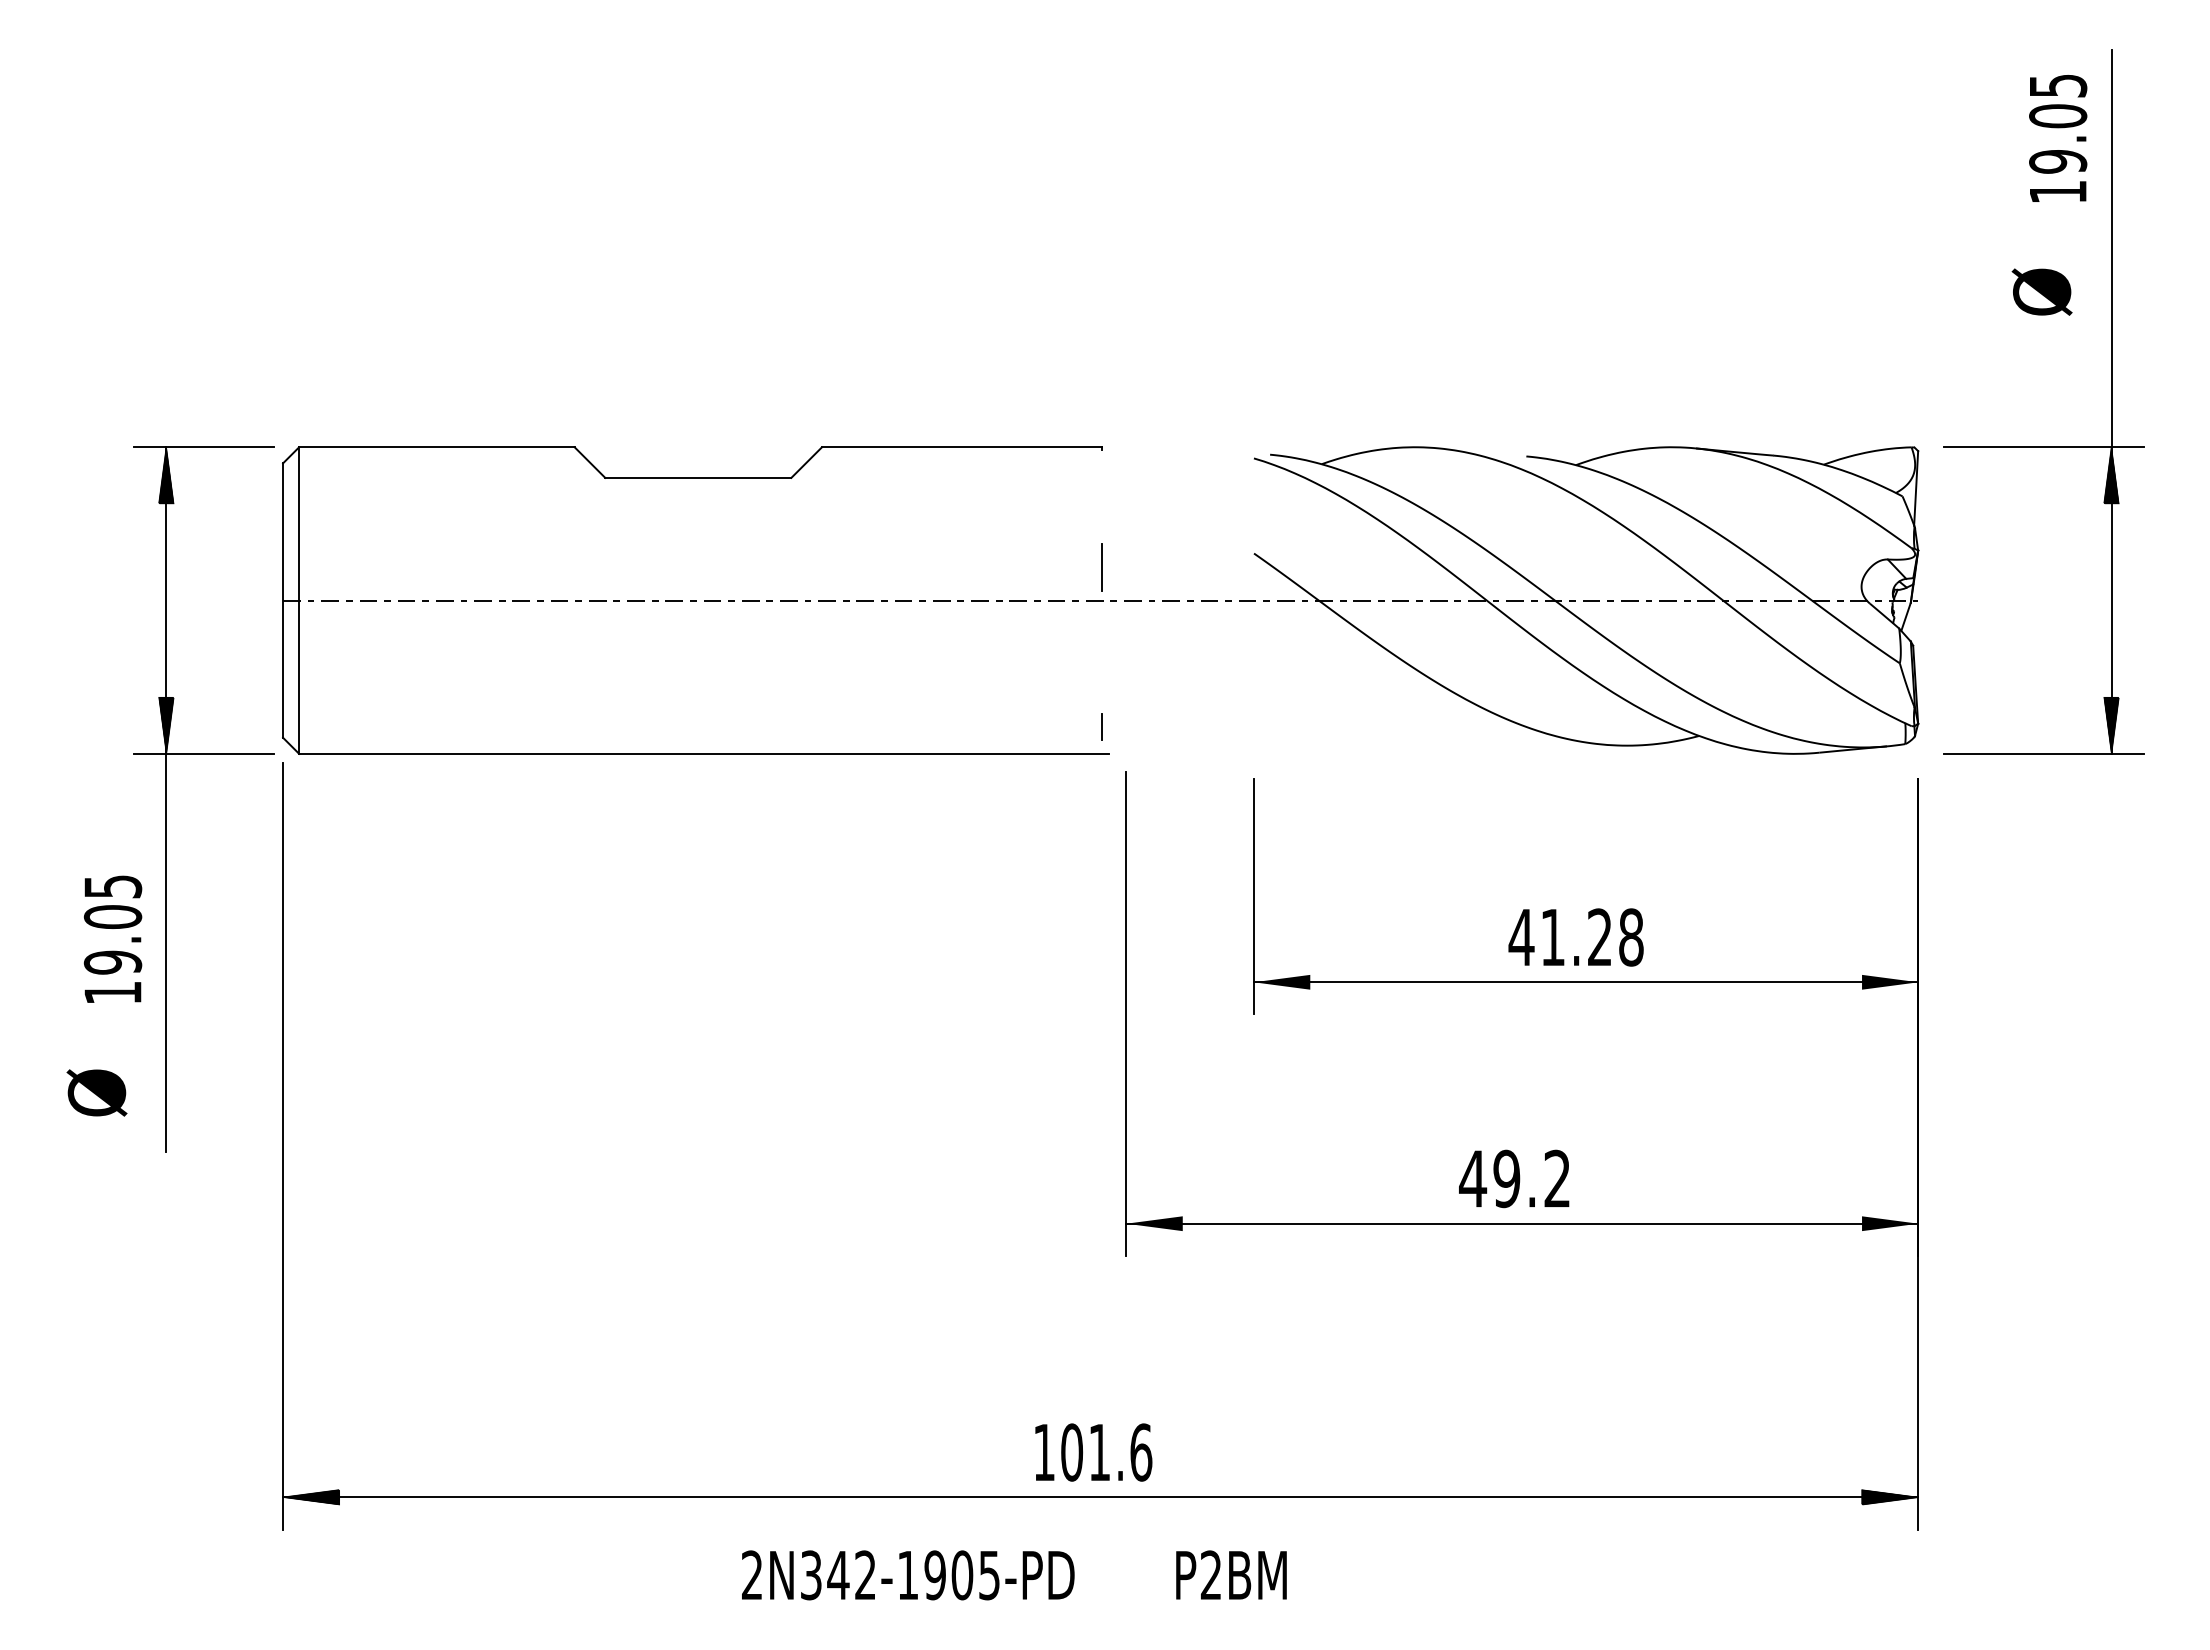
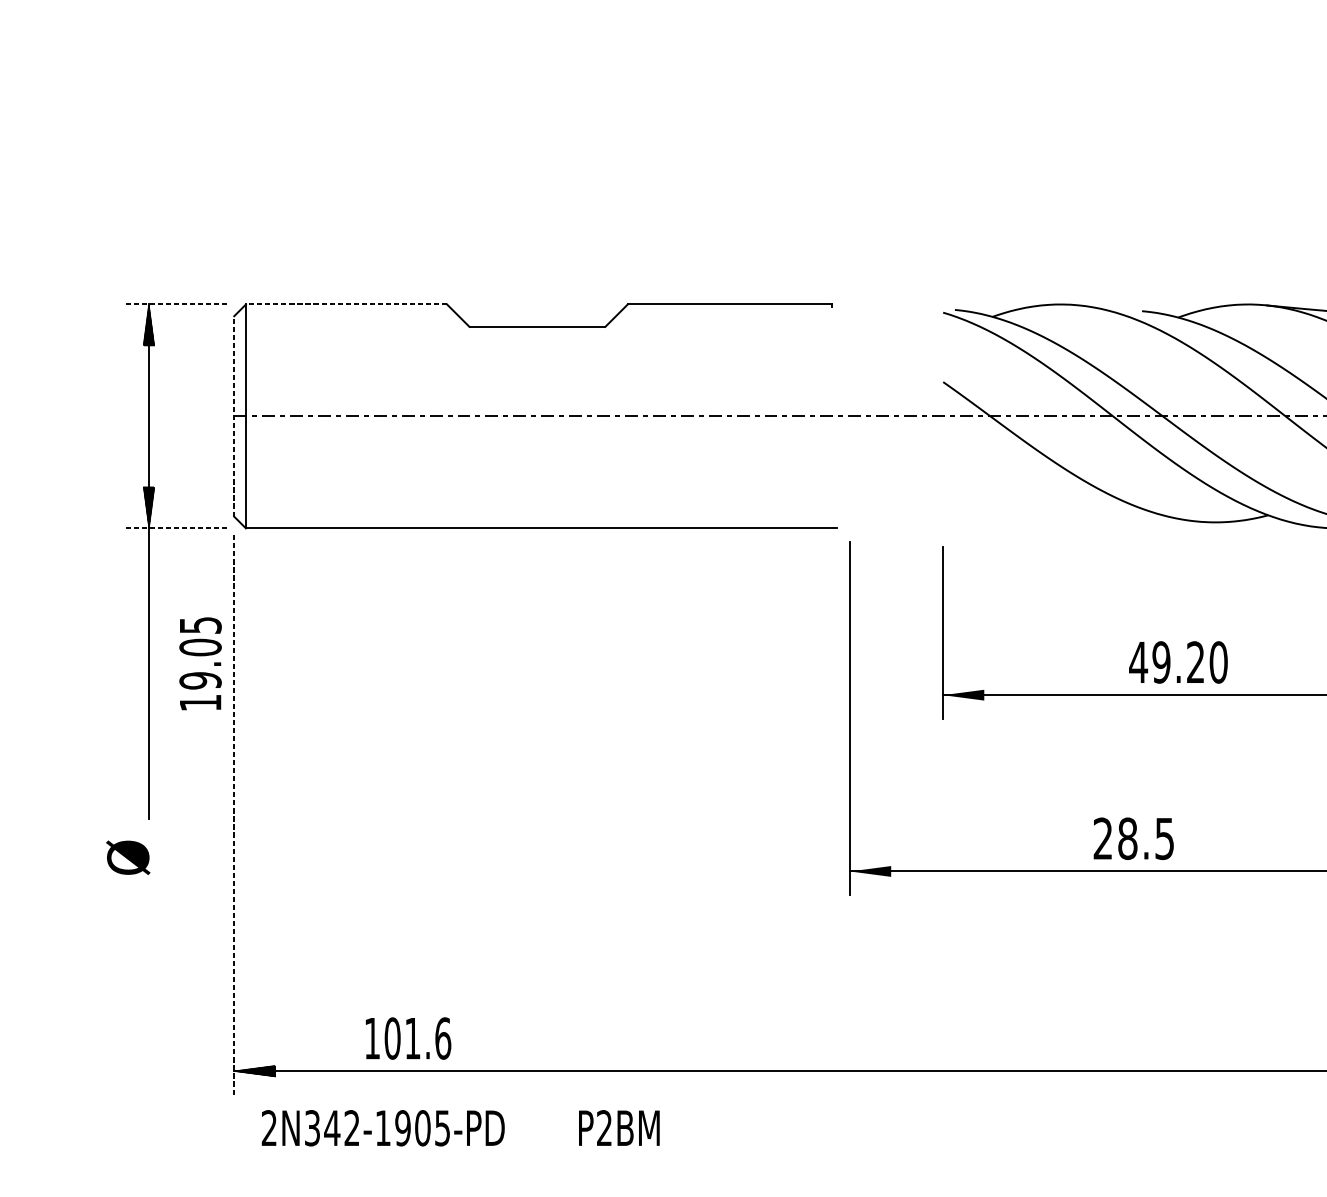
line: (203, 447) -> (176, 304), solid -> dashed
line: (436, 447) -> (346, 304), solid -> dashed
line: (1101, 567) -> (831, 392), removed
line: (283, 600) -> (234, 416), solid -> dashed
line: (1101, 726) -> (831, 508), removed
line: (203, 753) -> (176, 528), solid -> dashed
text: (1591, 937) -> (1189, 662), 41.28 -> 49.20
text: (112, 938) -> (200, 663), moved
text: (96, 1092) -> (127, 857), moved
line: (283, 1146) -> (234, 815), solid -> dashed
text: (1514, 1178) -> (1133, 838), 49.2 -> 28.5
text: (1093, 1452) -> (408, 1038), moved
text: (1014, 1575) -> (460, 1128), moved

